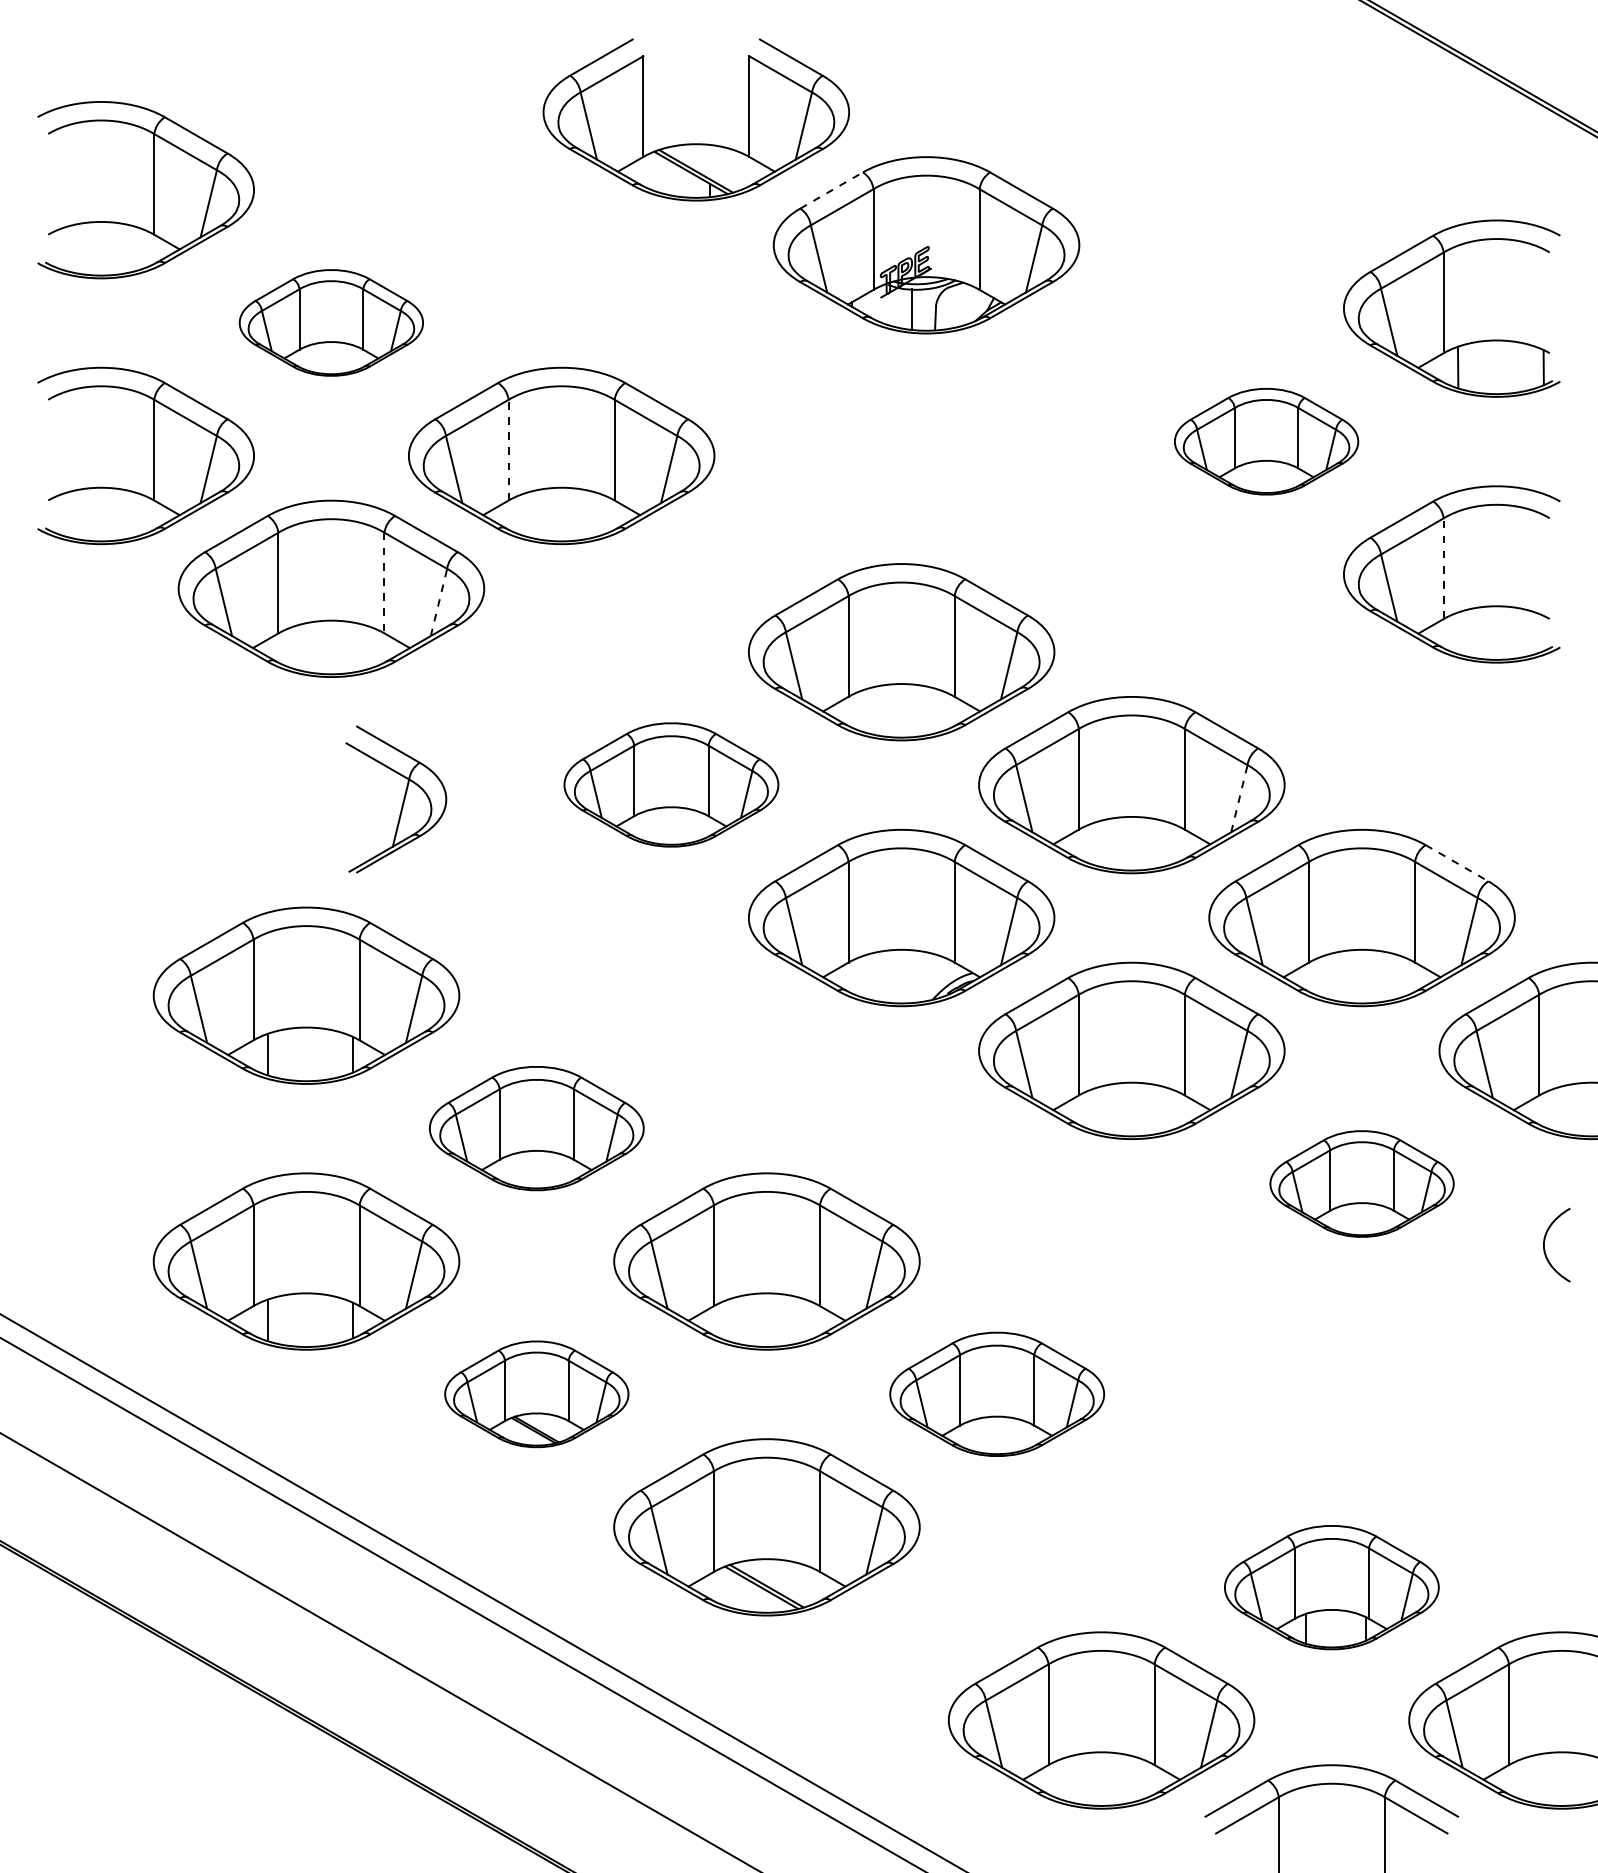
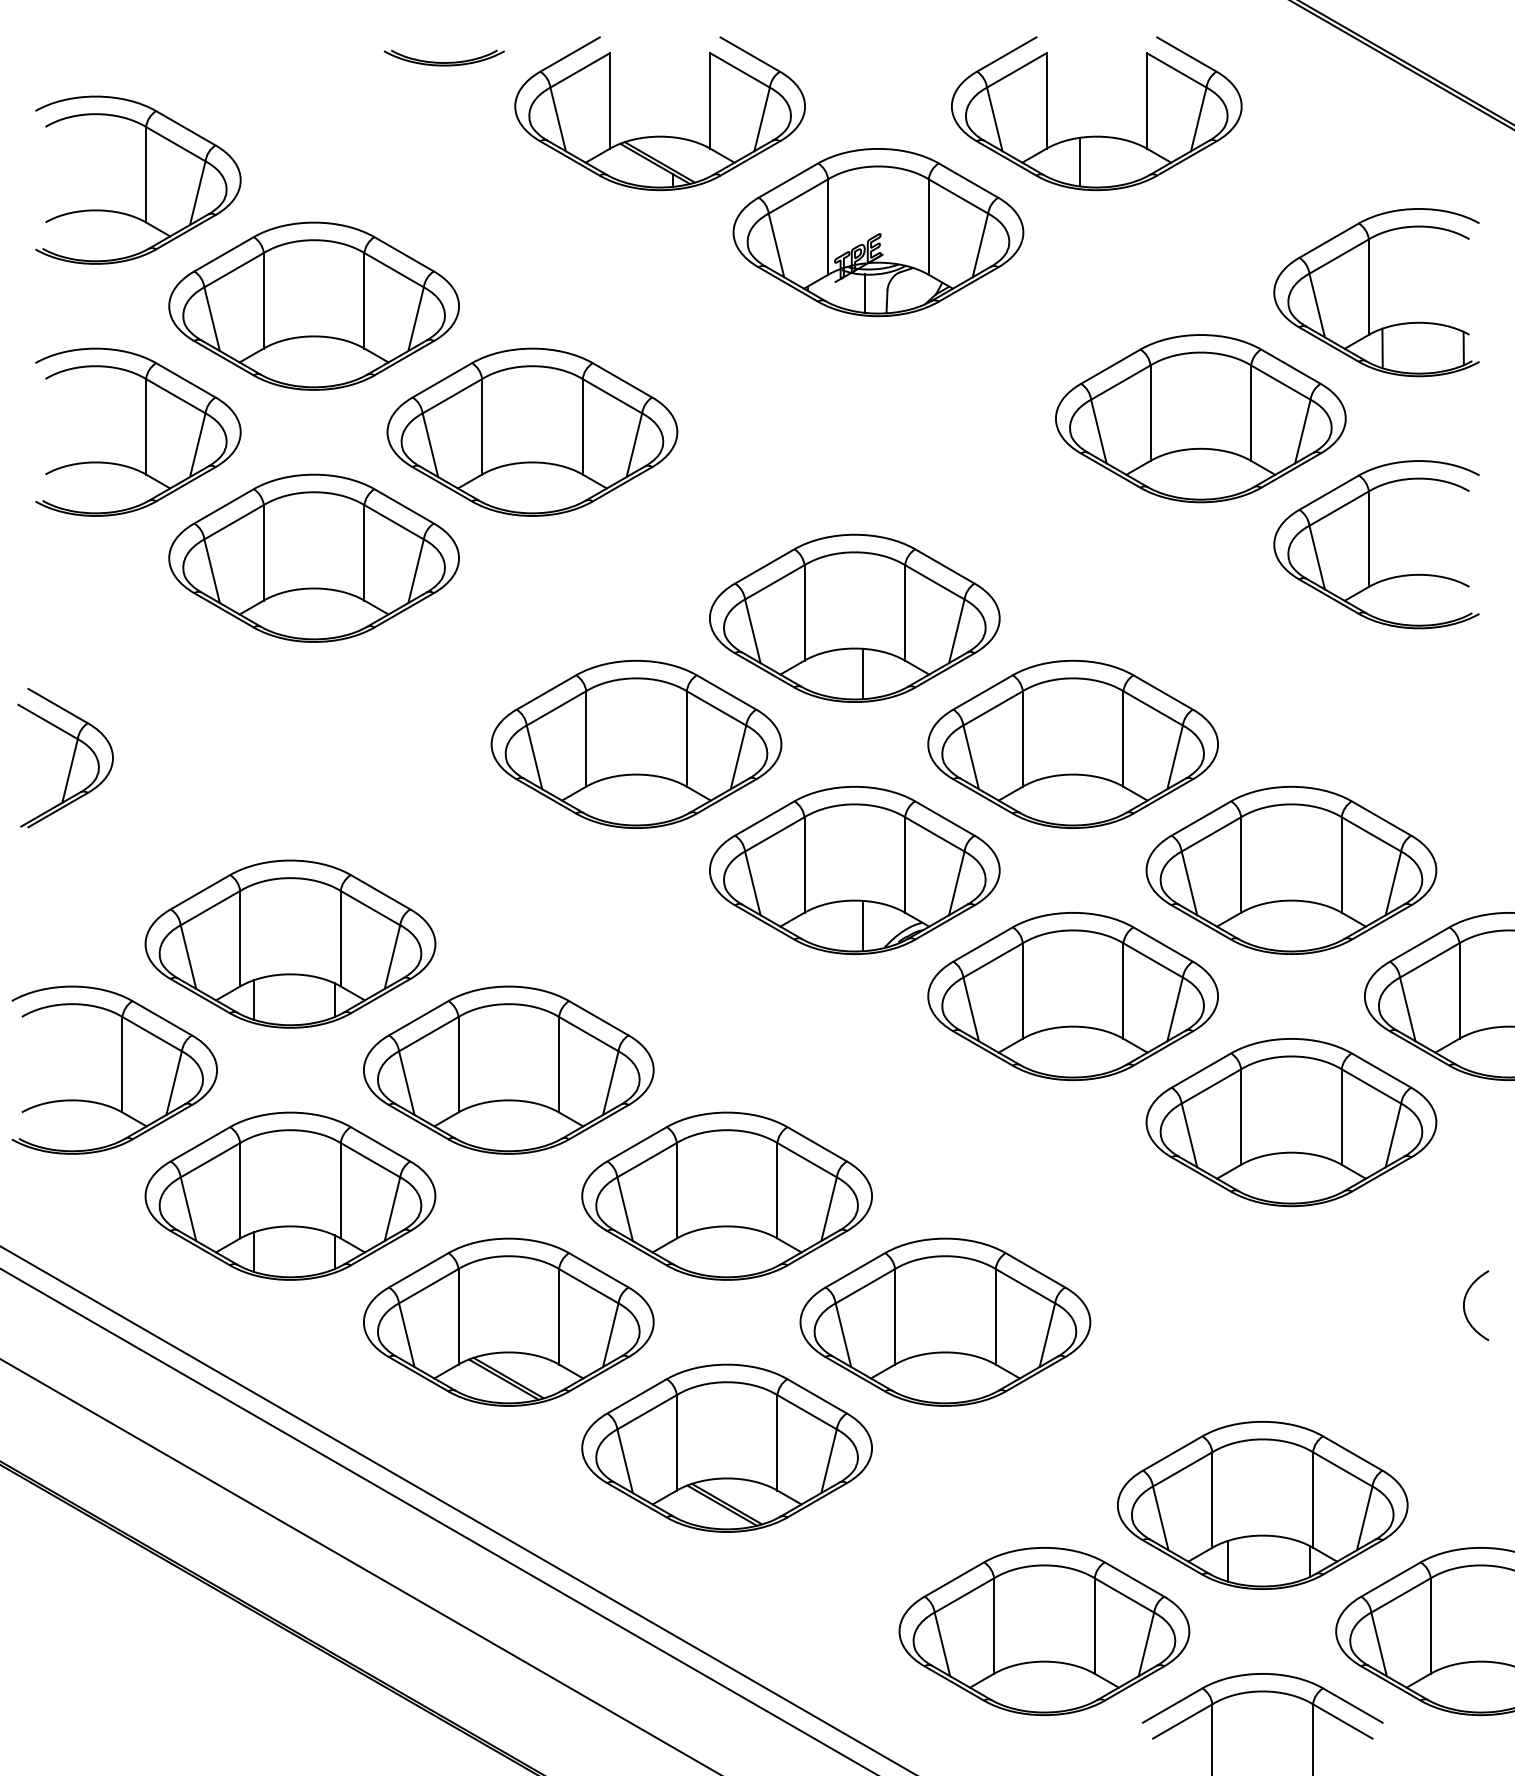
part: (467, 60) -> (443, 57), added
part: (1156, 142) -> (1096, 135), added
line: (831, 190) -> (788, 180), dashed -> solid
part: (330, 322) -> (313, 305), size x1.67
part: (1266, 441) -> (1200, 418), size x1.67
line: (509, 449) -> (482, 426), dashed -> solid
line: (1443, 569) -> (1368, 539), dashed -> solid
line: (384, 582) -> (364, 552), dashed -> solid
line: (439, 602) -> (416, 571), dashed -> solid
line: (909, 710) -> (862, 673), added
part: (671, 784) -> (636, 743), size x1.43
line: (1239, 798) -> (1175, 757), dashed -> solid
part: (402, 802) -> (71, 760), moved
line: (1457, 863) -> (1381, 818), dashed -> solid
line: (909, 976) -> (862, 925), added
part: (128, 1127) -> (121, 1069), added
part: (536, 1127) -> (508, 1069), size x1.43
part: (1362, 1183) -> (1291, 1122), size x1.67
curve: (1545, 1240) -> (1465, 1301), moved
part: (536, 1393) -> (508, 1321), size x1.67
part: (997, 1393) -> (945, 1321), size x1.43
part: (1331, 1587) -> (1262, 1505), size x1.43

